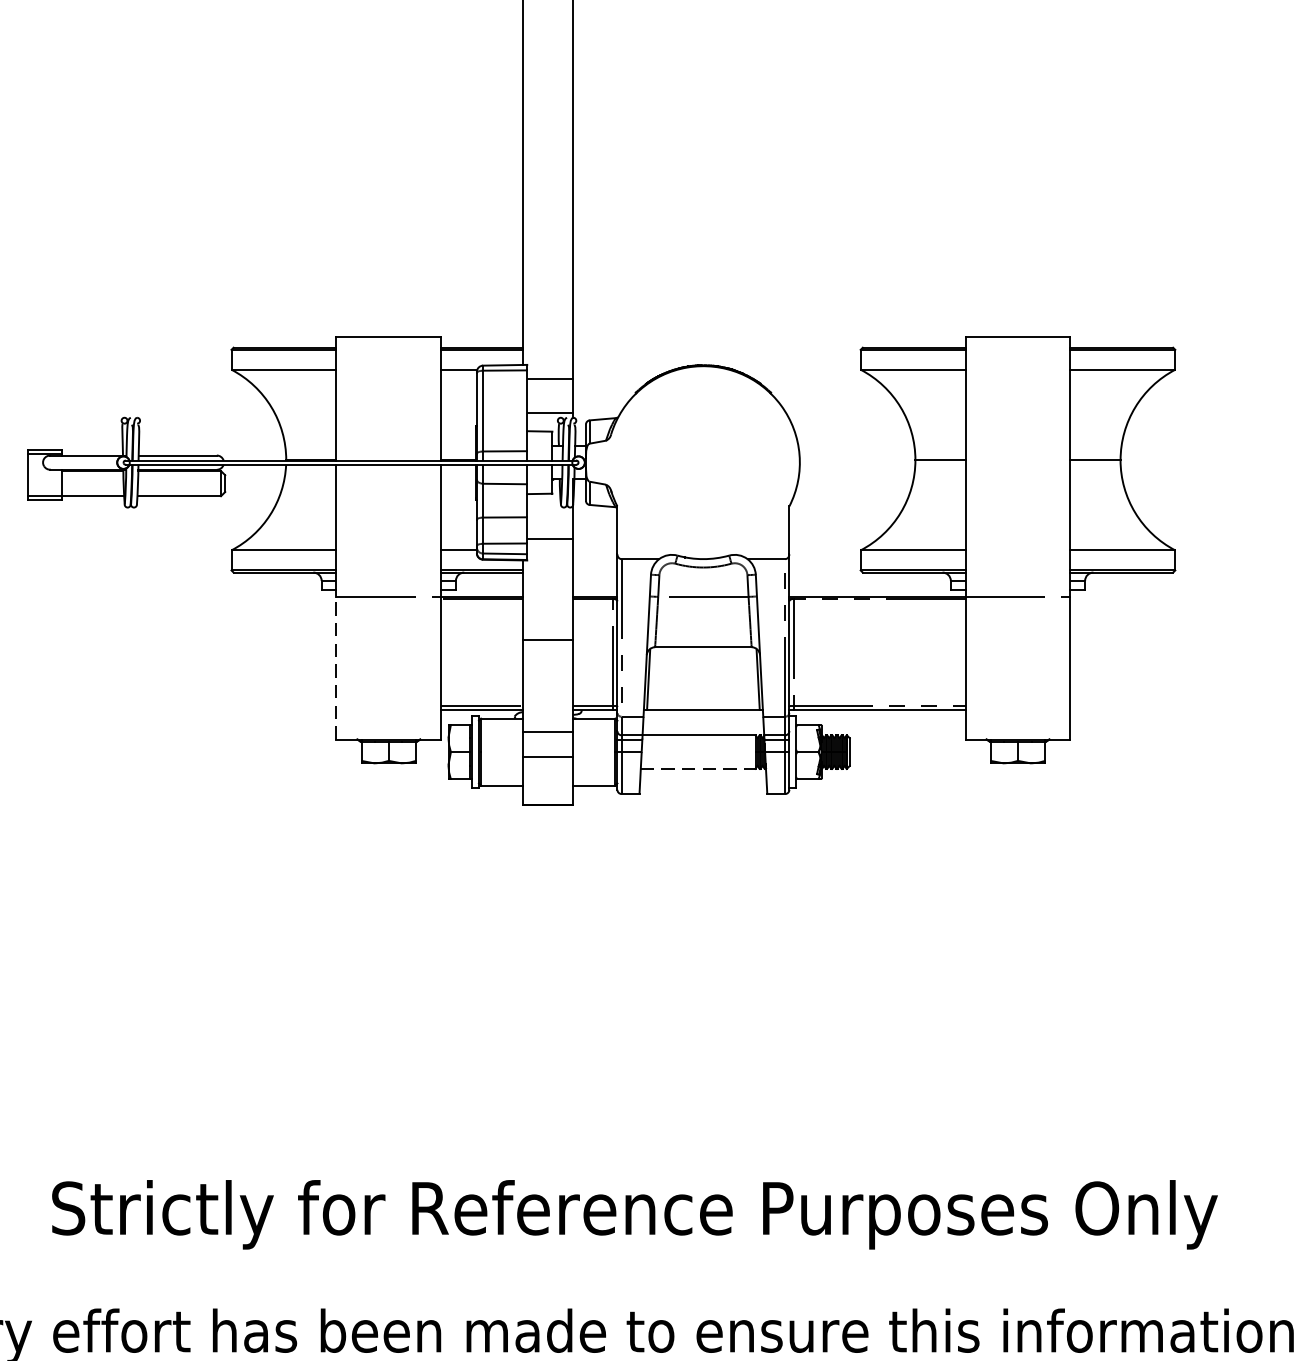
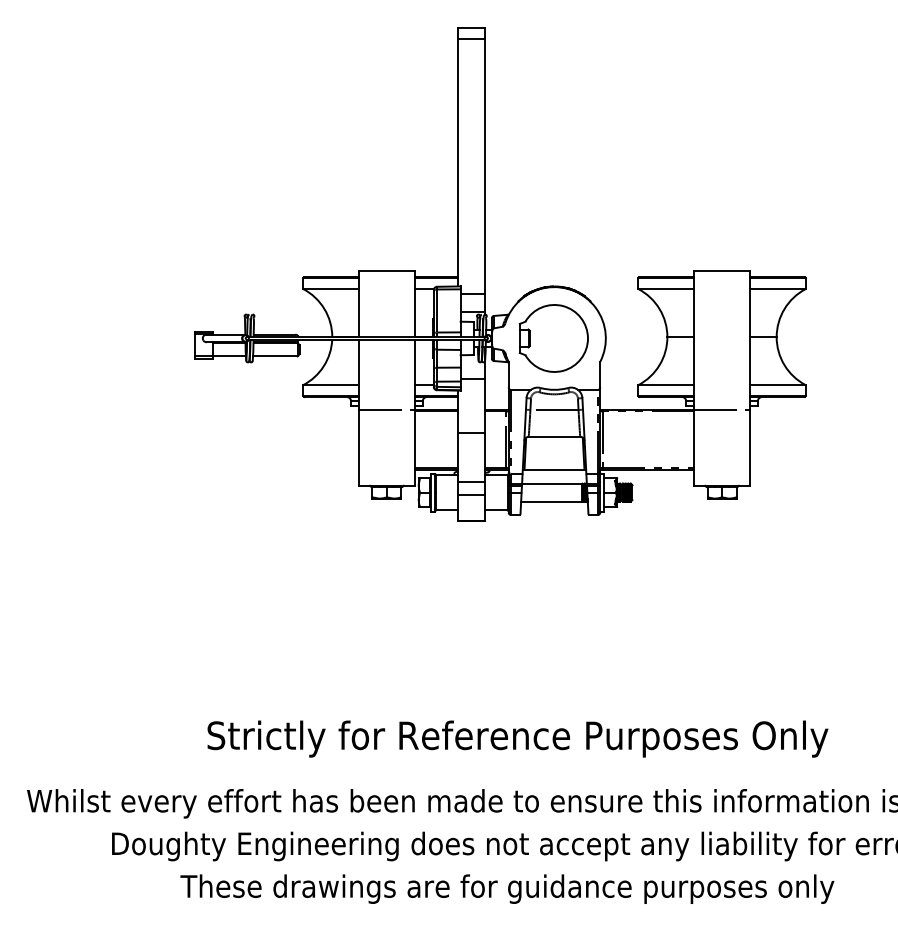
part: (701, 462) -> (553, 338), added
line: (335, 667) -> (358, 447), dashed -> solid
line: (697, 768) -> (551, 501), dashed -> solid

